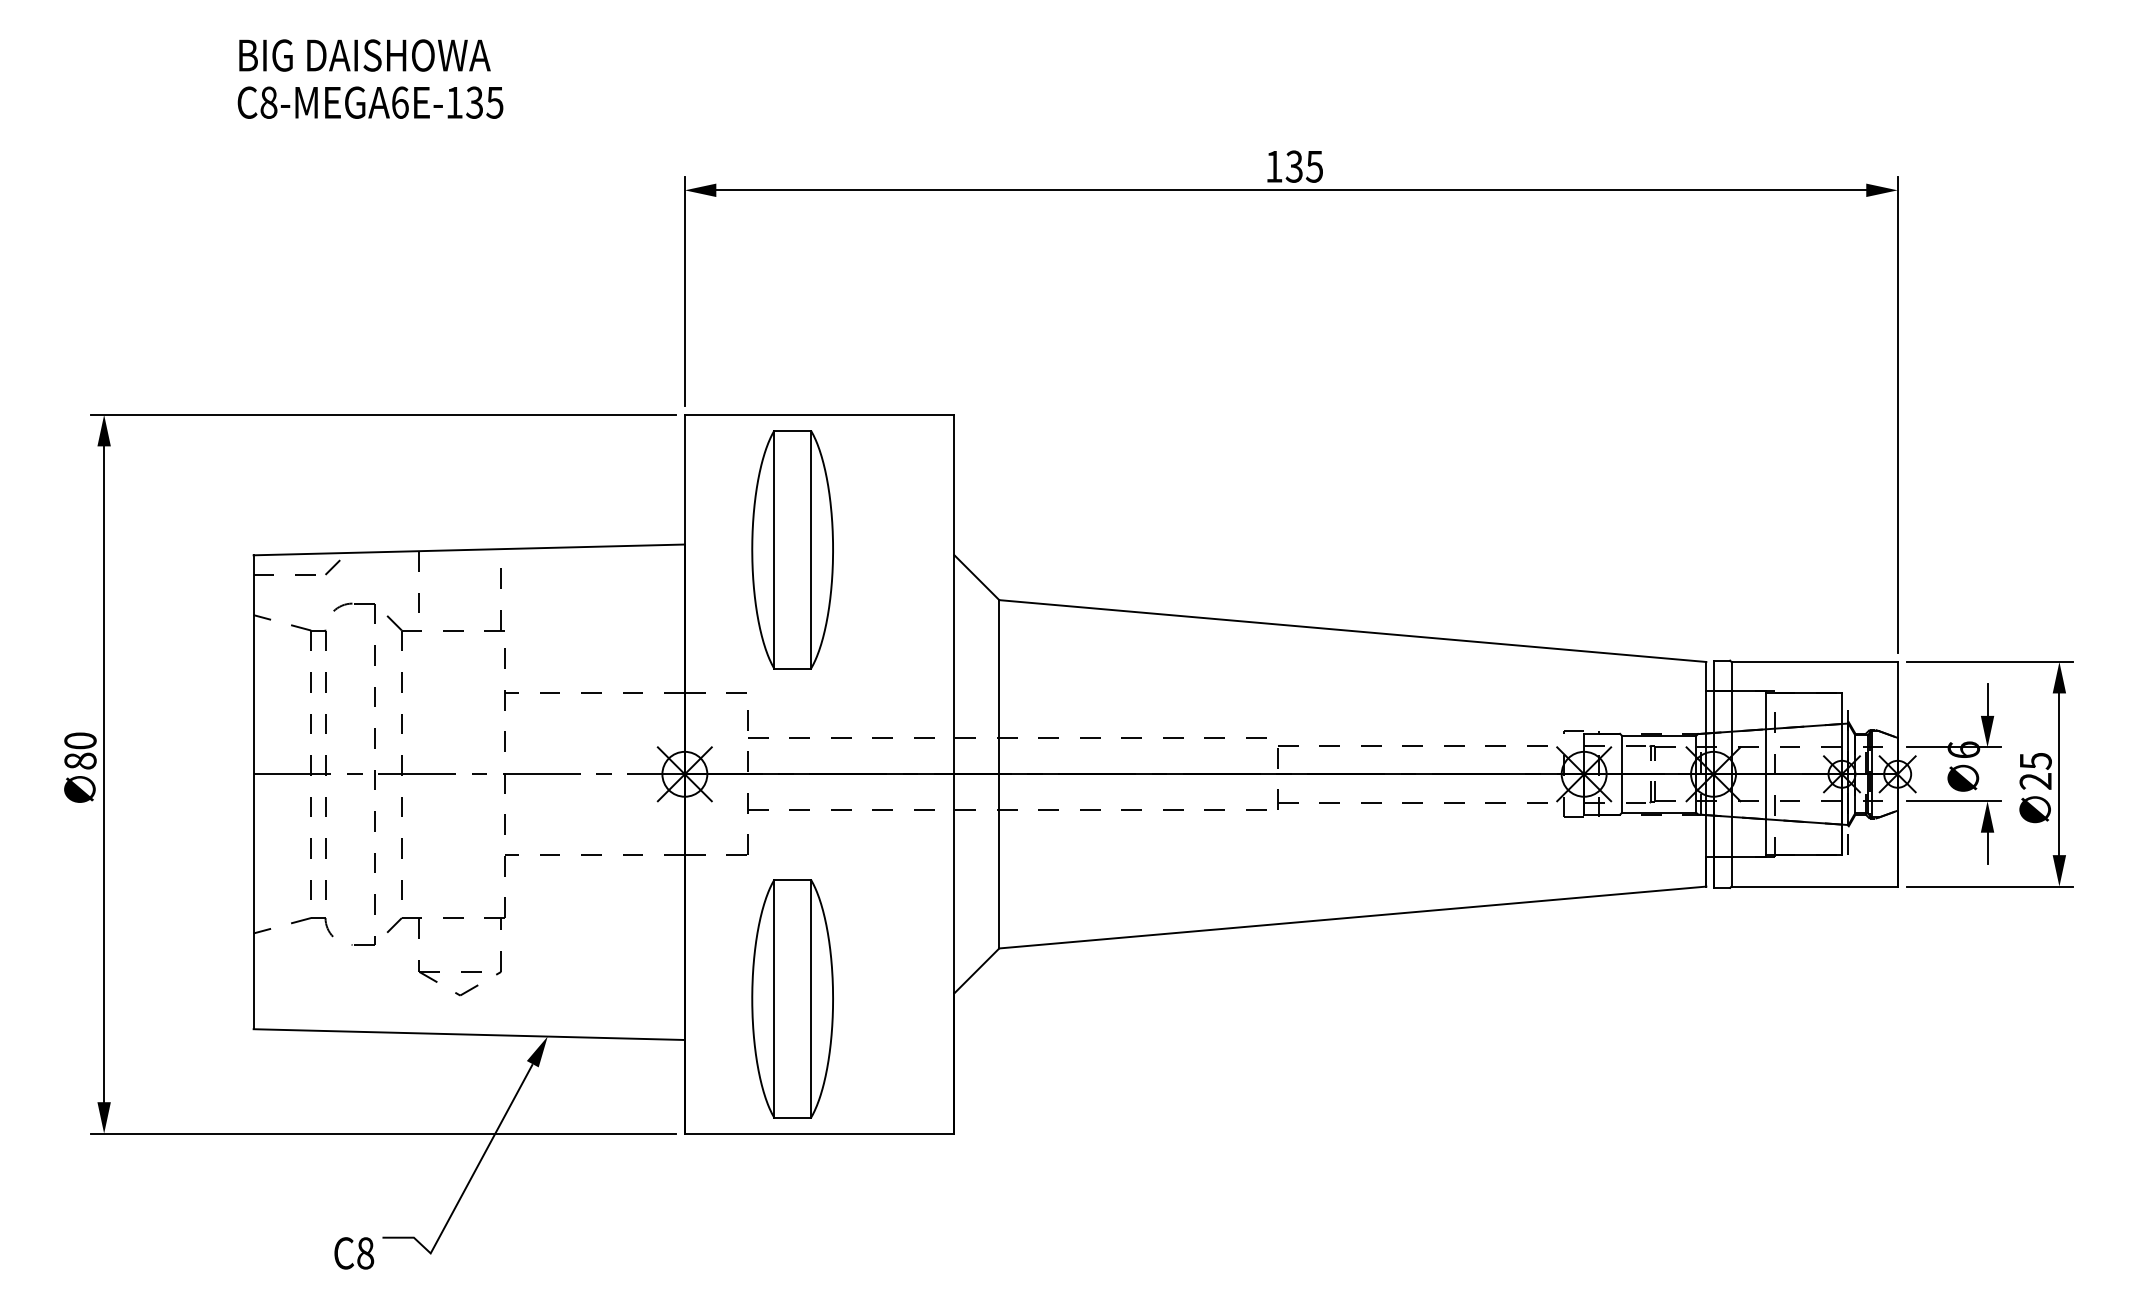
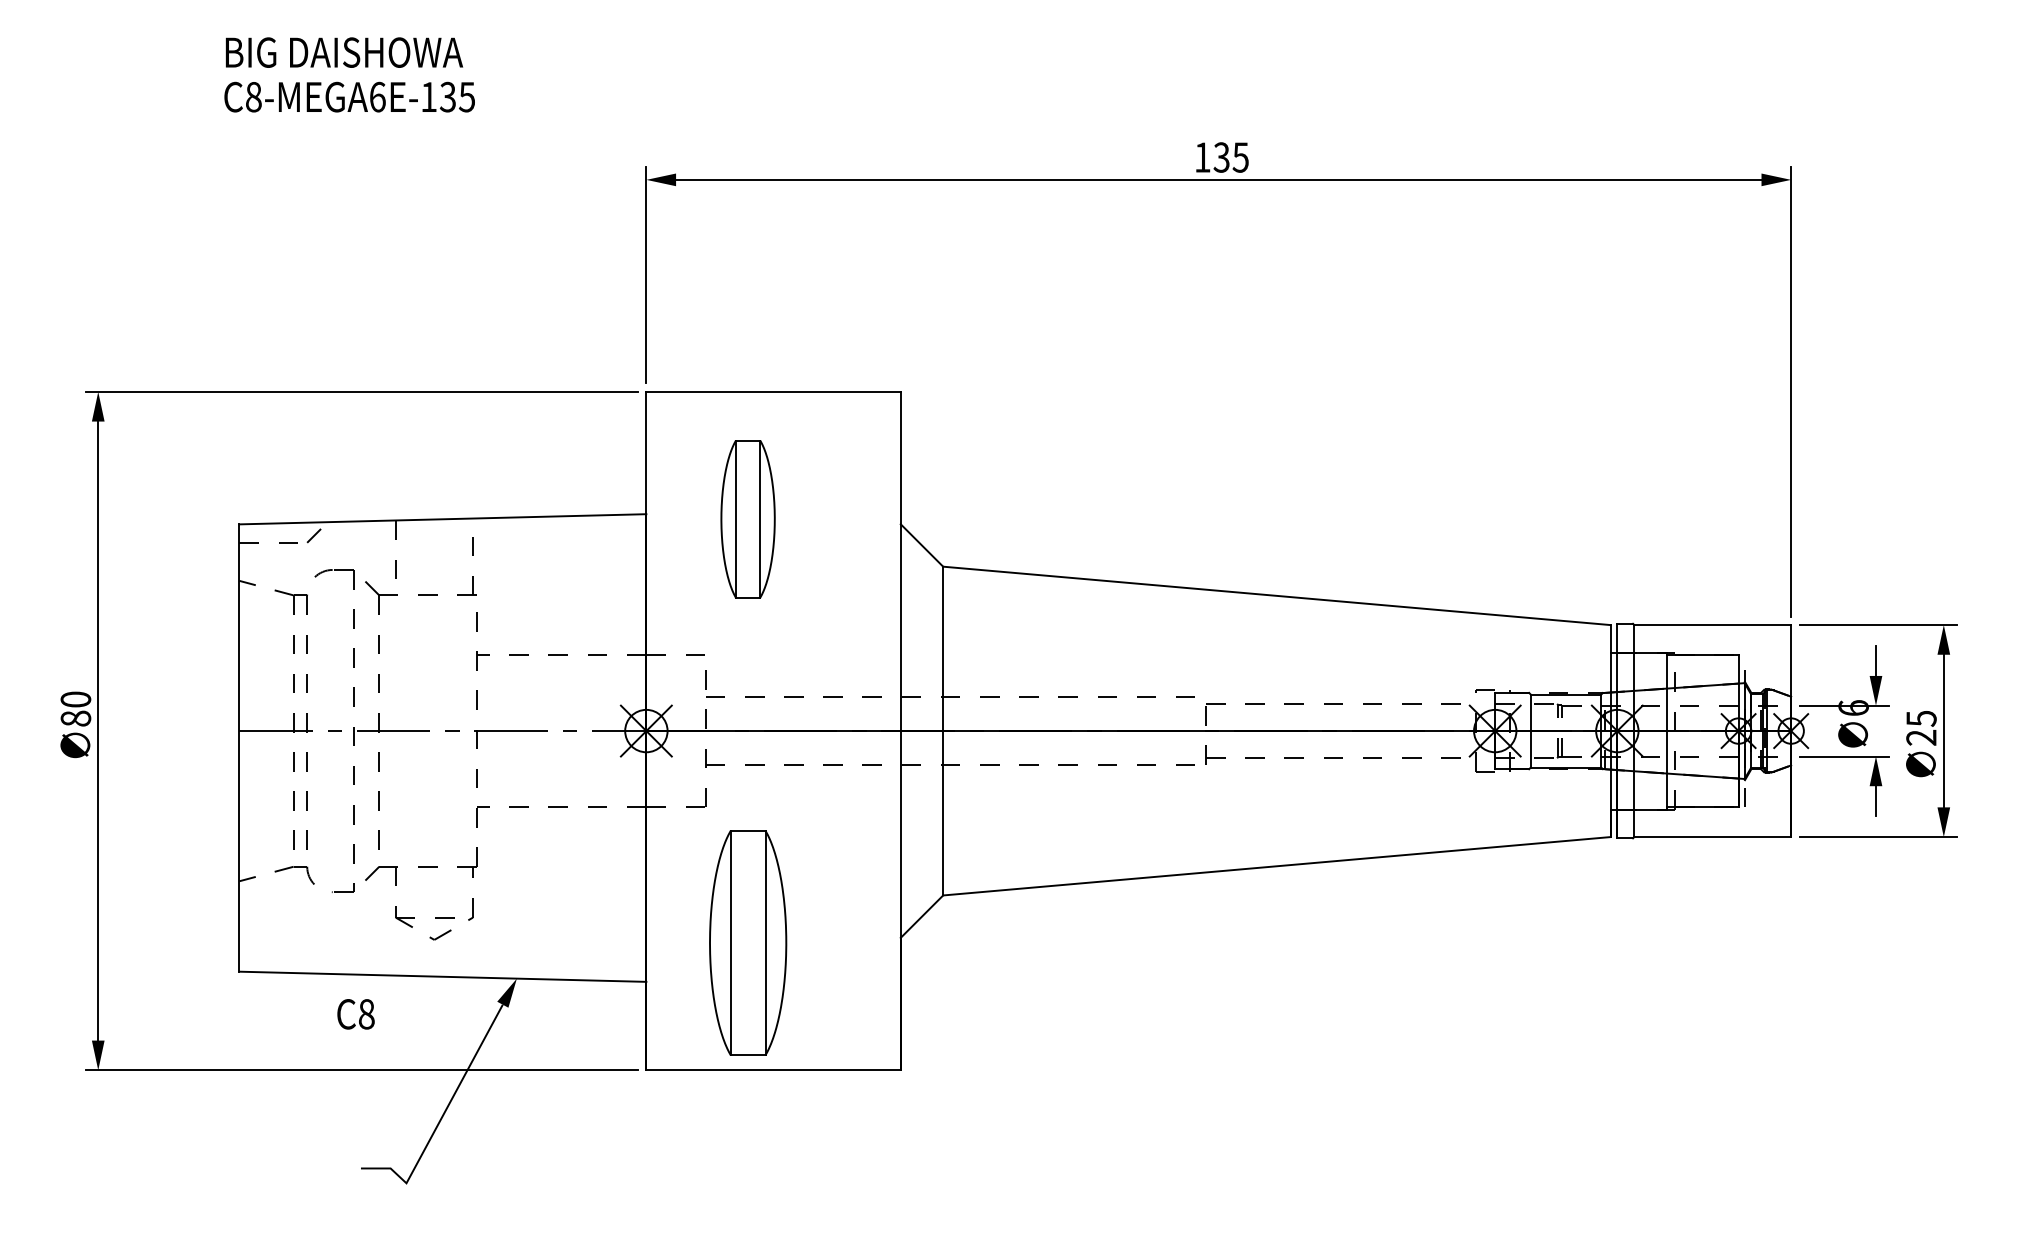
part: (792, 549) -> (747, 518), size x0.7
text: (354, 1253) -> (356, 1014), moved

